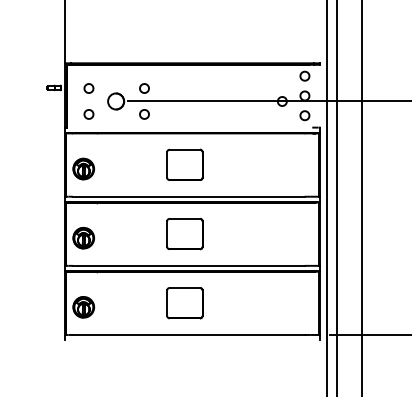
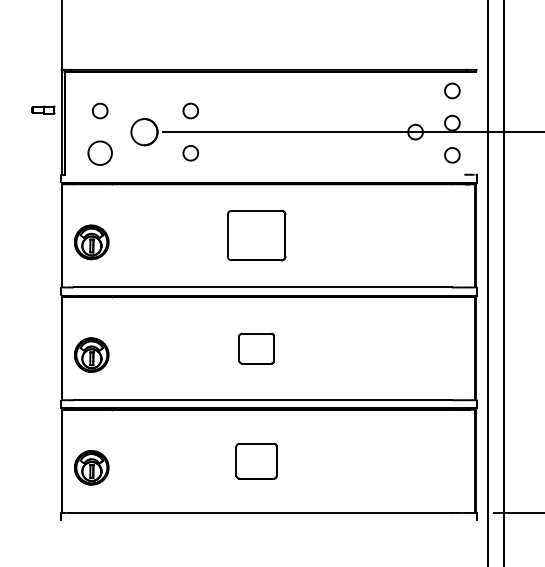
part: (88, 114) -> (99, 153), size x1.6
part: (184, 234) -> (255, 349), size x0.6
part: (184, 303) -> (255, 461), size x0.7

